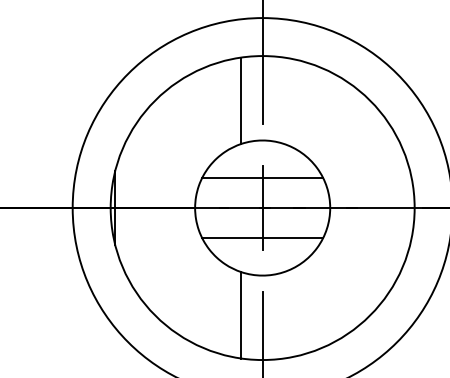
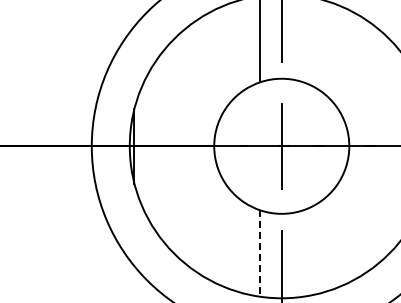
line: (262, 177) -> (281, 115), removed
line: (262, 238) -> (281, 176), removed
line: (241, 315) -> (260, 253), solid -> dashed

